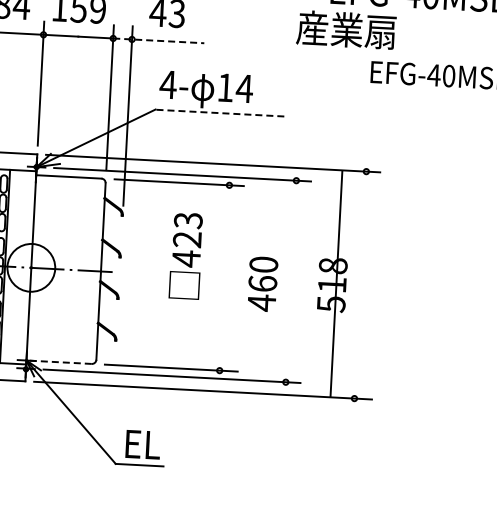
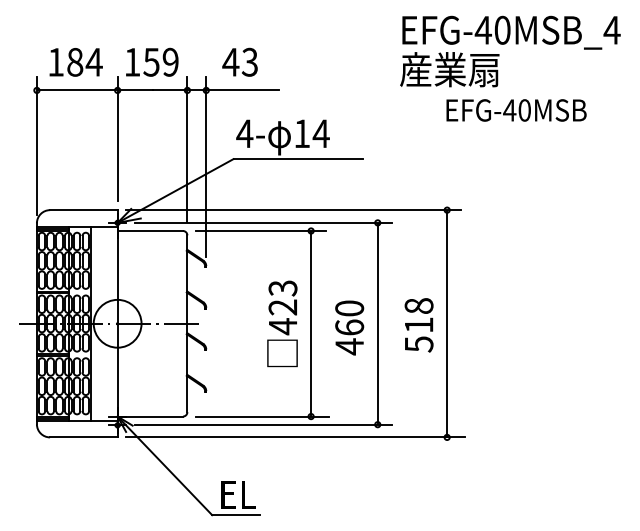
text: (346, 29) -> (449, 69), moved
line: (159, 40) -> (233, 90), dashed -> solid
line: (221, 113) -> (299, 159), dashed -> solid
text: (186, 255) -> (282, 323), moved
line: (224, 277) -> (311, 323), added
line: (290, 281) -> (377, 323), added
line: (336, 283) -> (447, 323), moved
line: (59, 362) -> (150, 416), dashed -> solid

